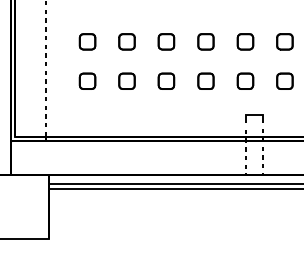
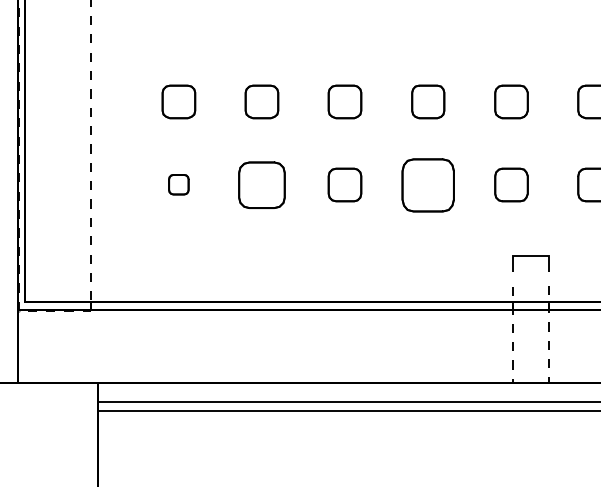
part: (87, 80) -> (178, 183), size x0.6
part: (126, 80) -> (260, 183), size x1.4
part: (205, 80) -> (427, 183), size x1.6

